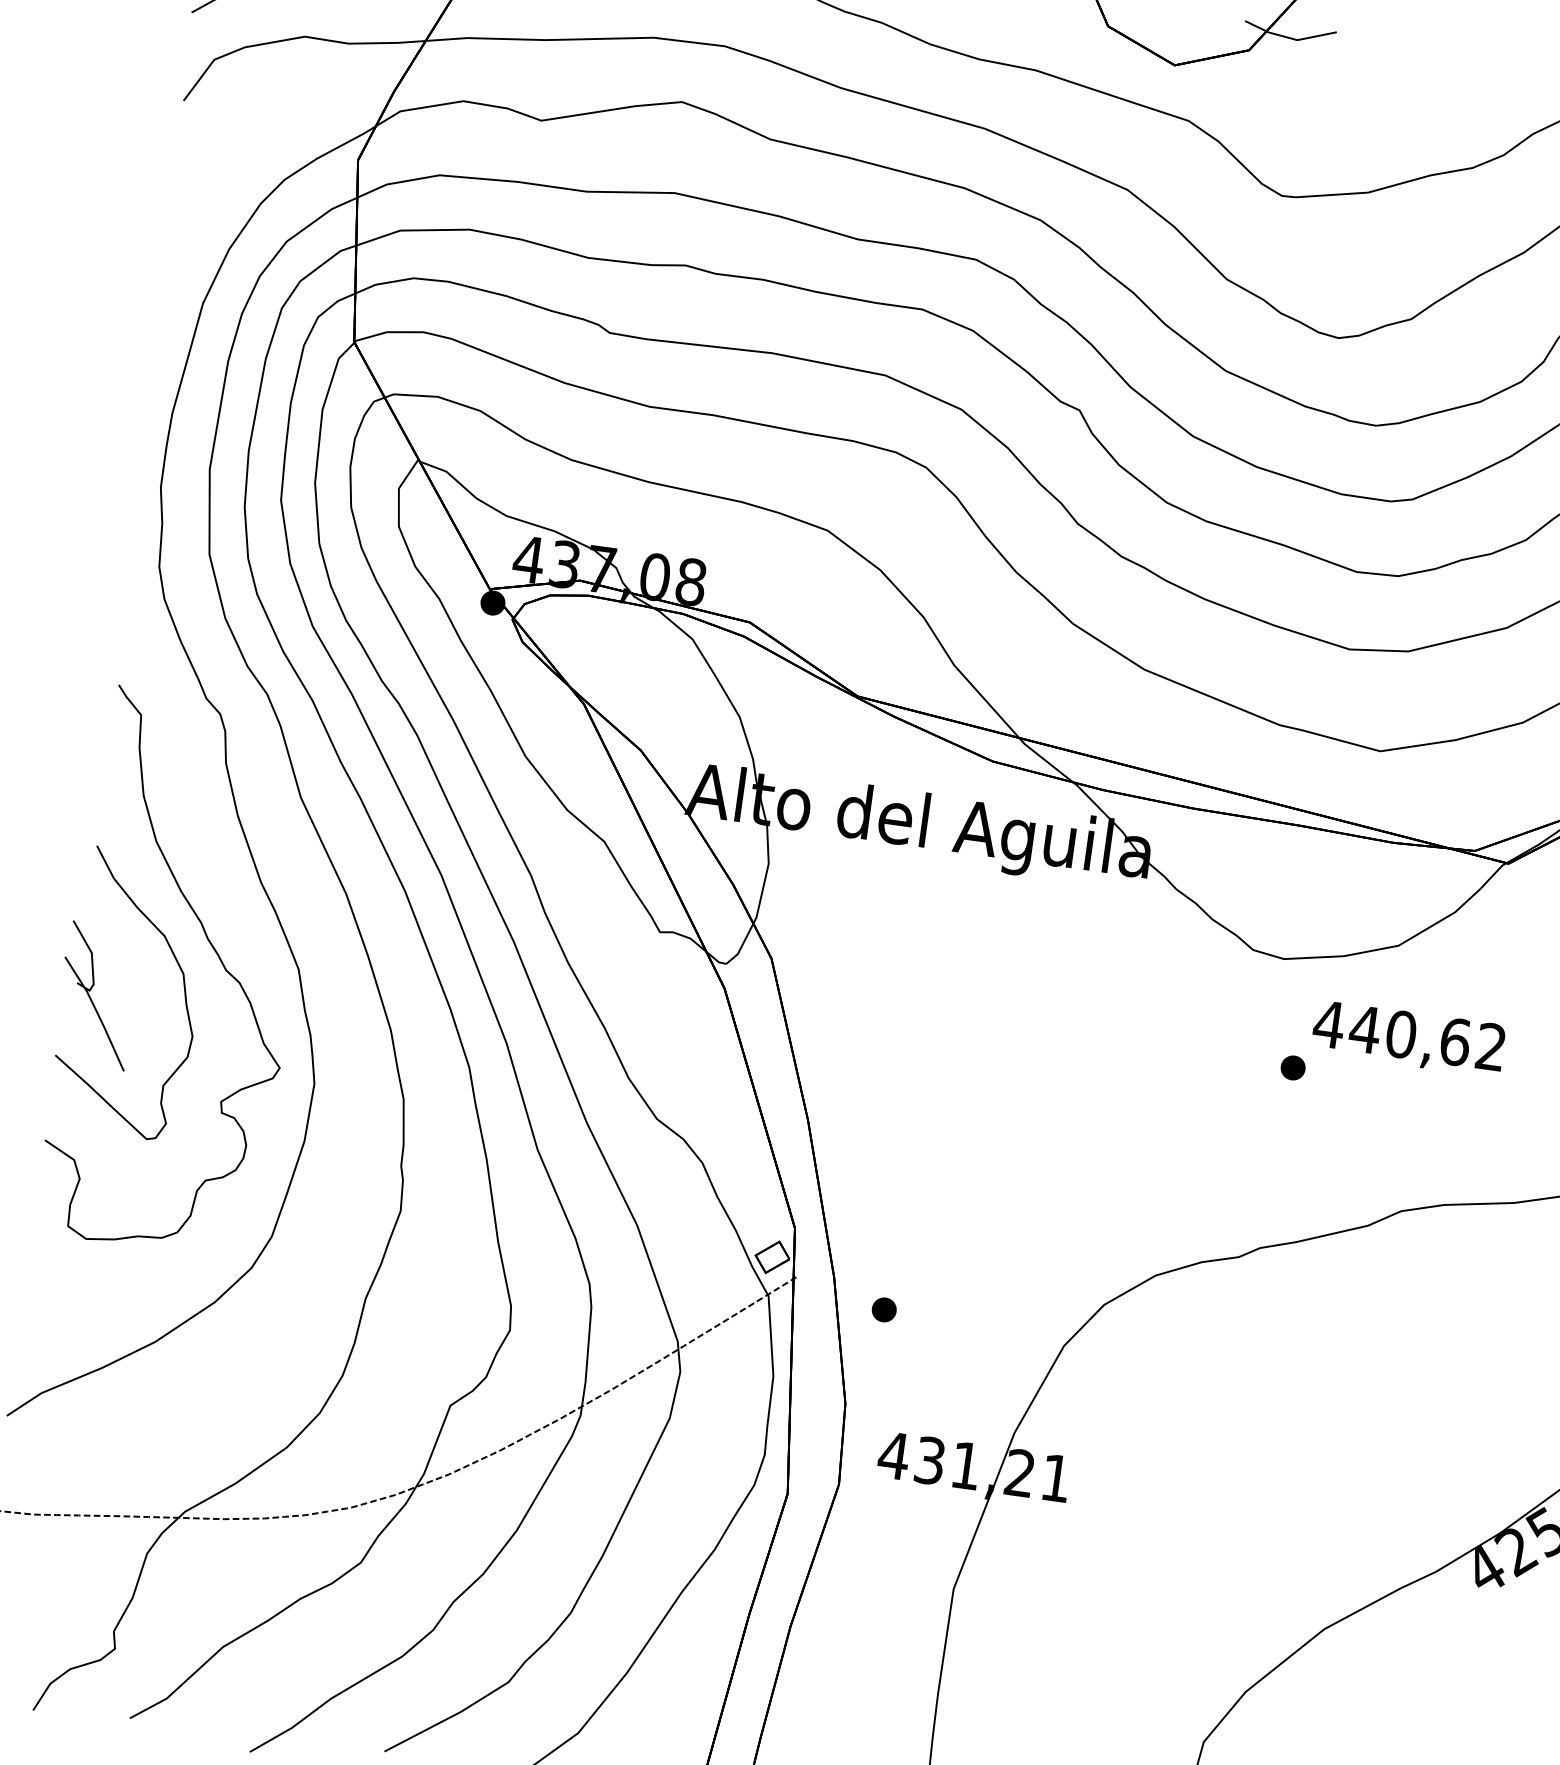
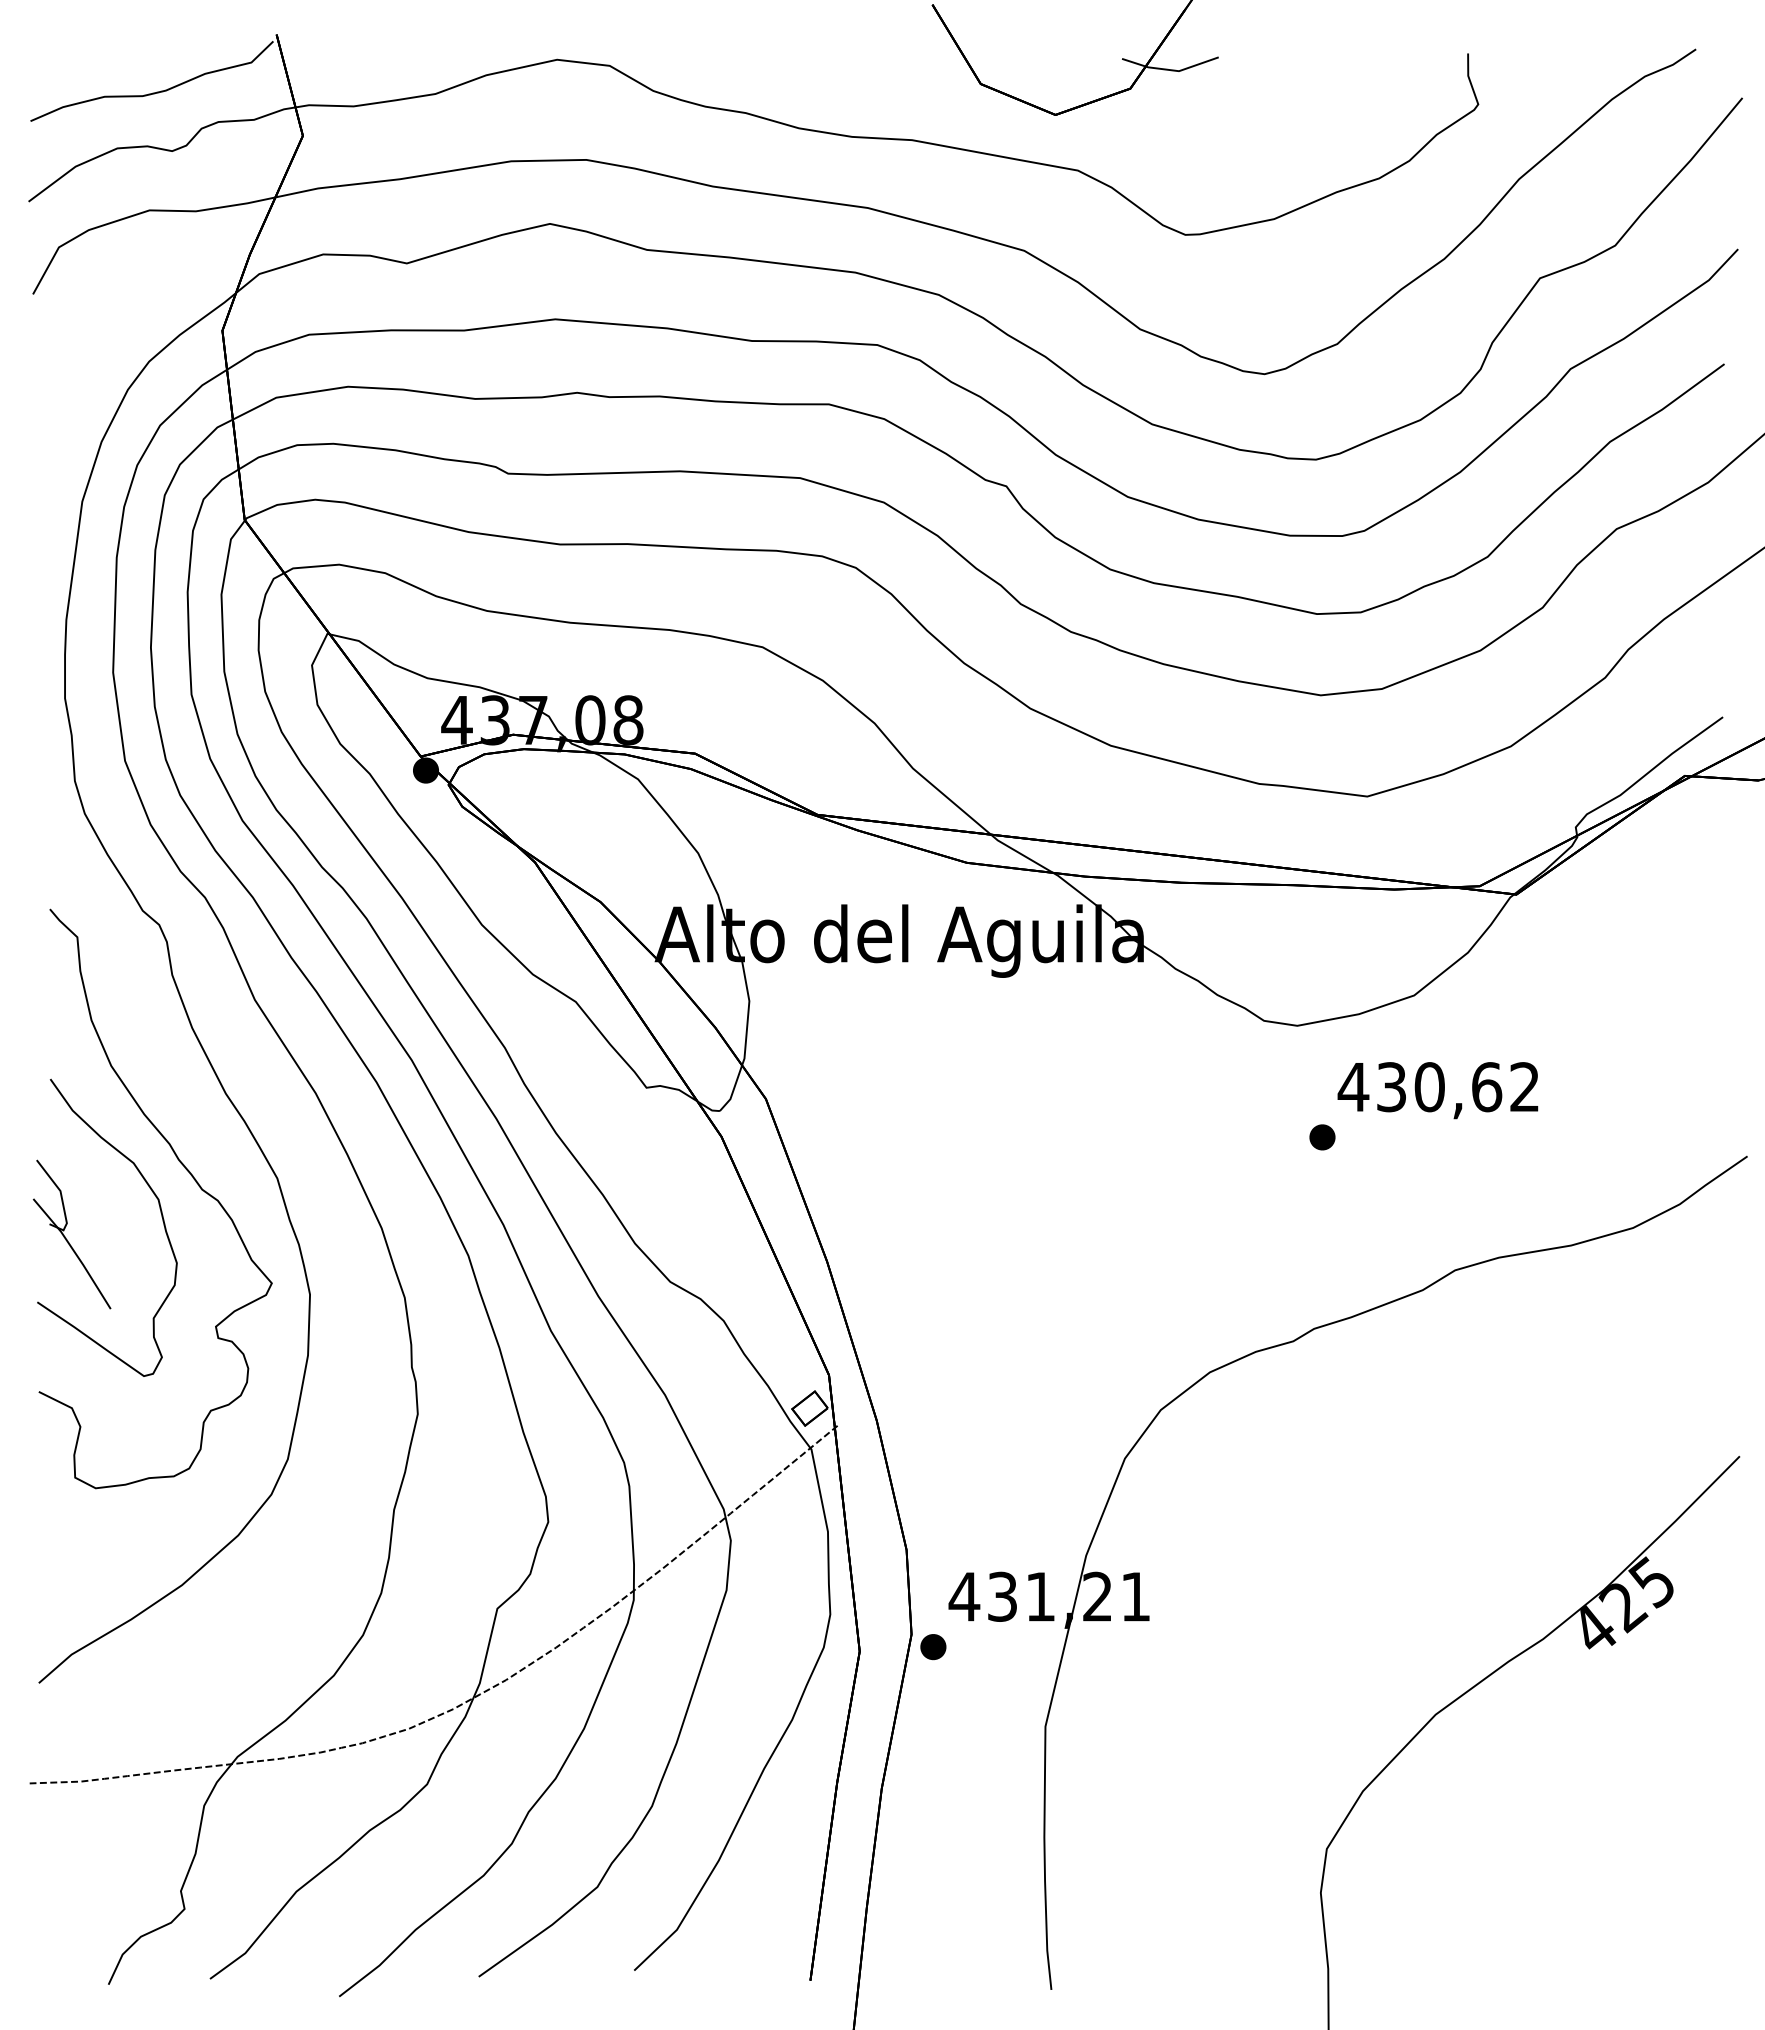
text: (1365, 1029) -> (1391, 1087), 440,62 -> 430,62
part: (884, 1310) -> (933, 1647), moved

